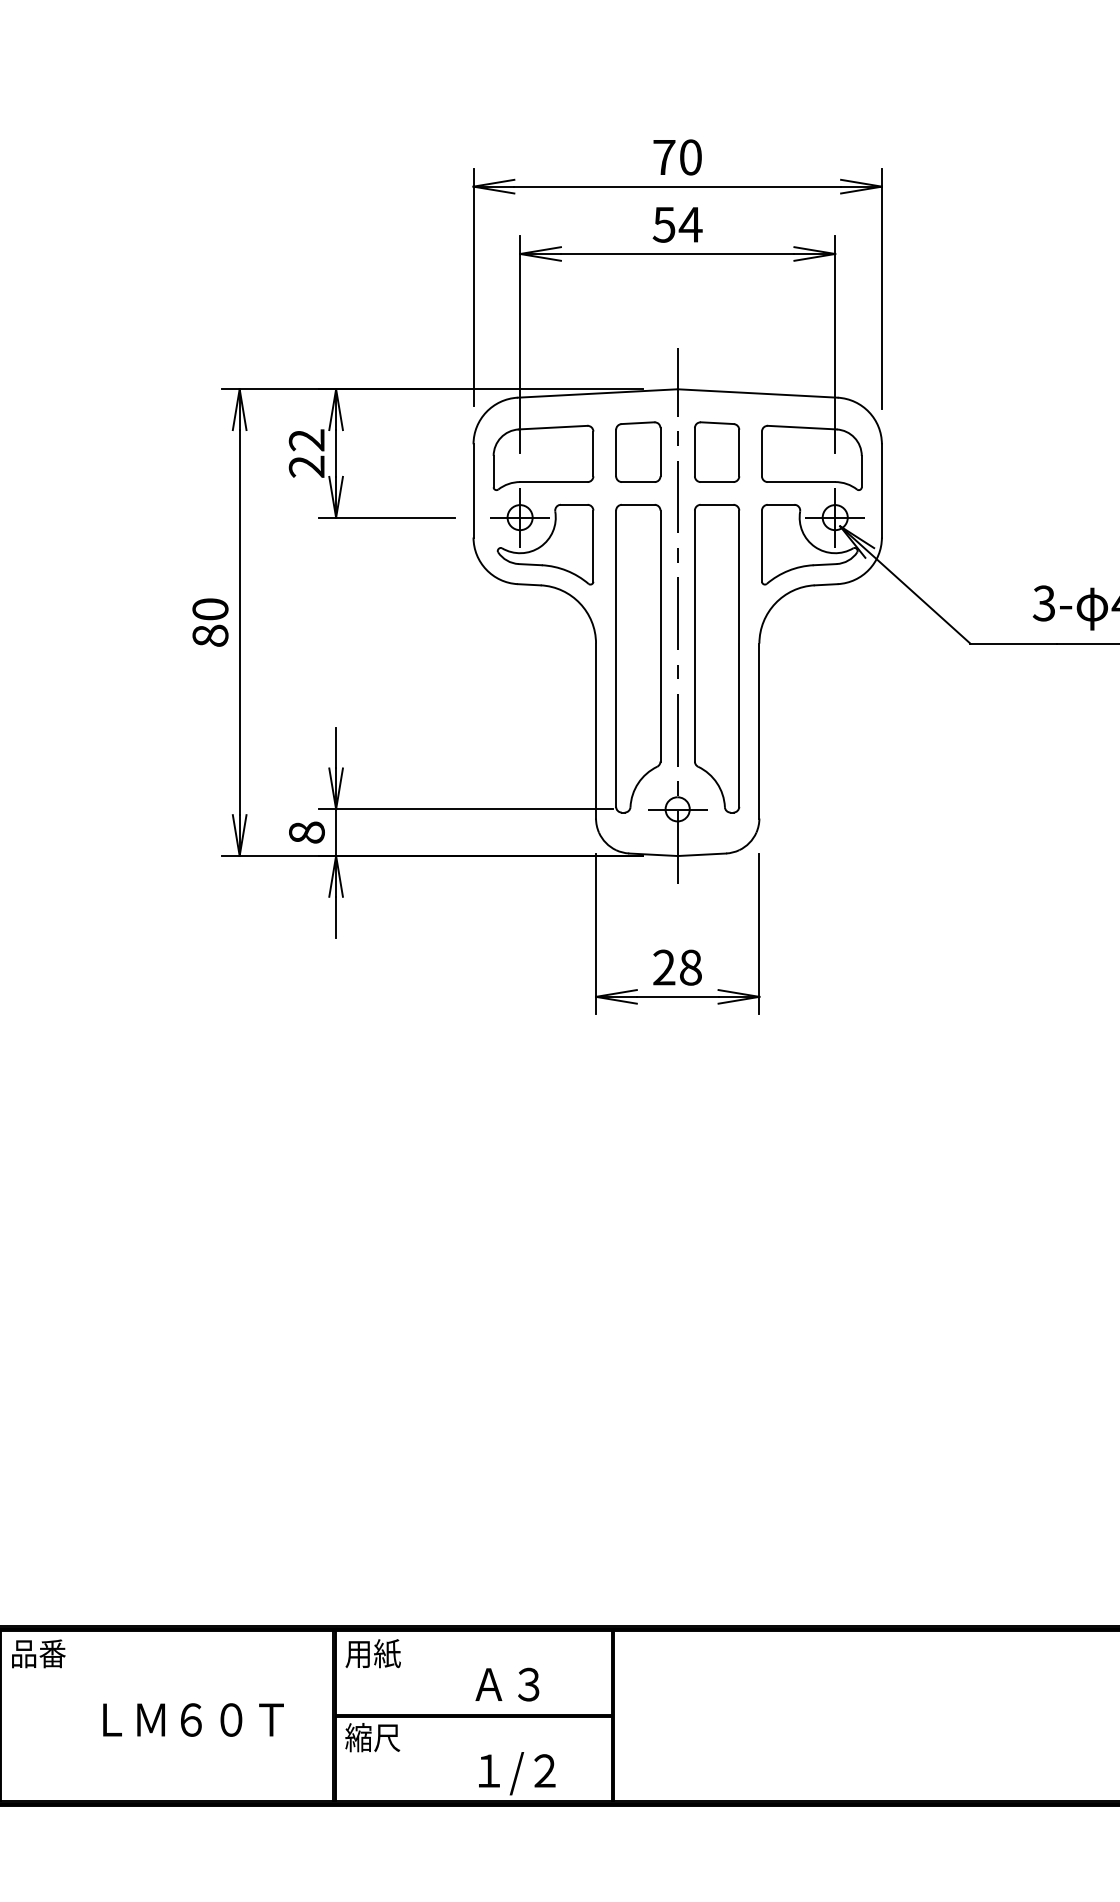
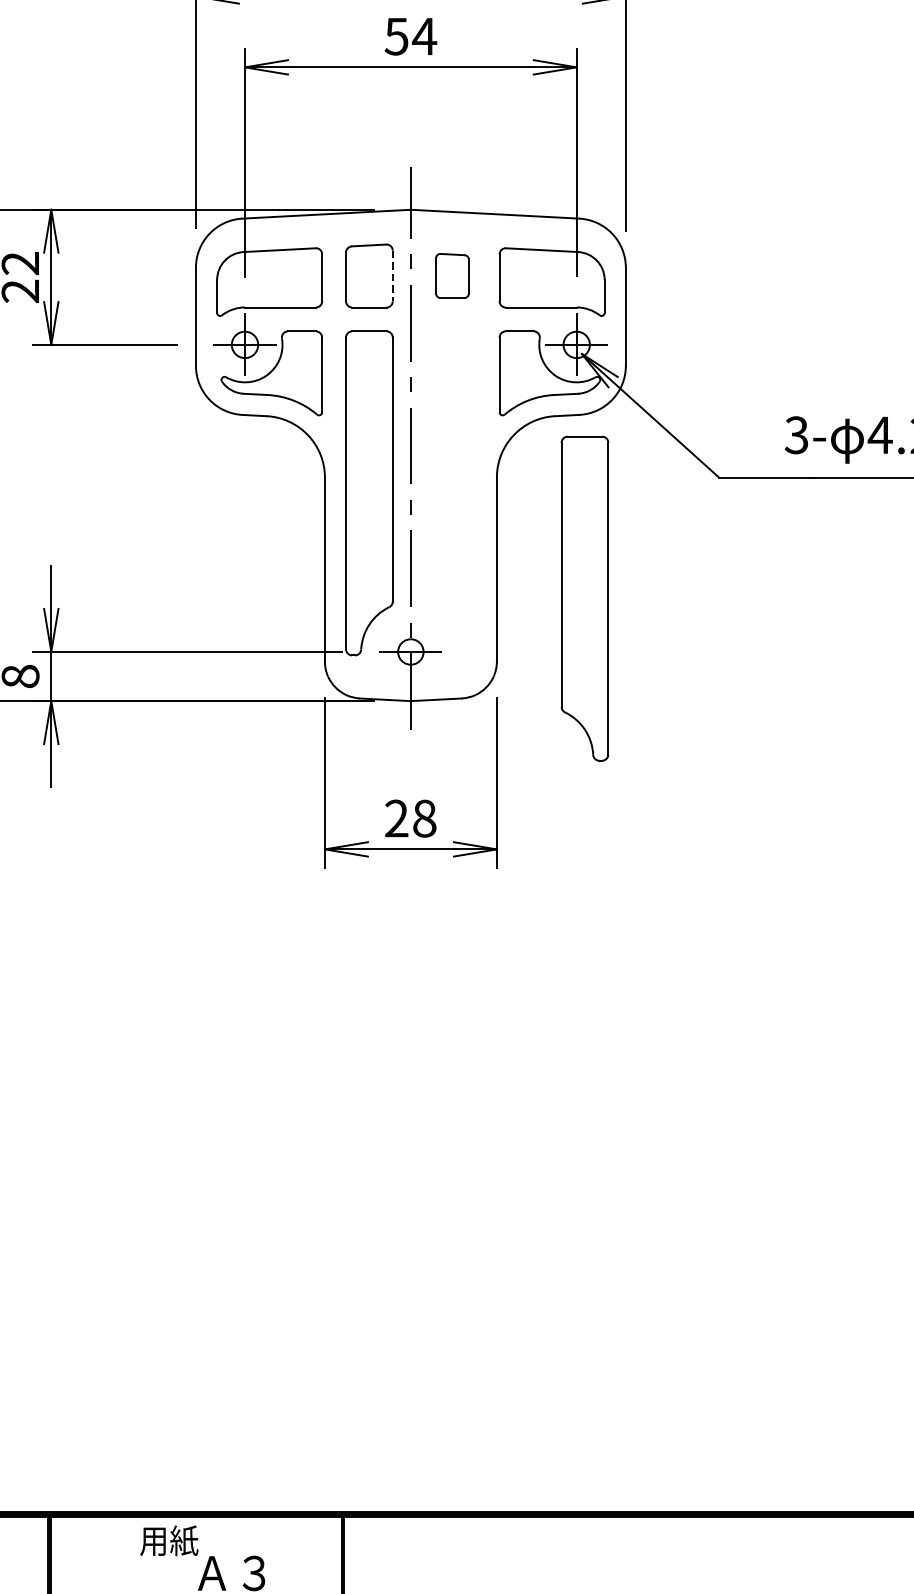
part: (717, 451) -> (452, 275), size x0.7
line: (660, 452) -> (392, 276), solid -> dashed
part: (717, 658) -> (585, 598), moved
text: (372, 1653) -> (168, 1540), moved

